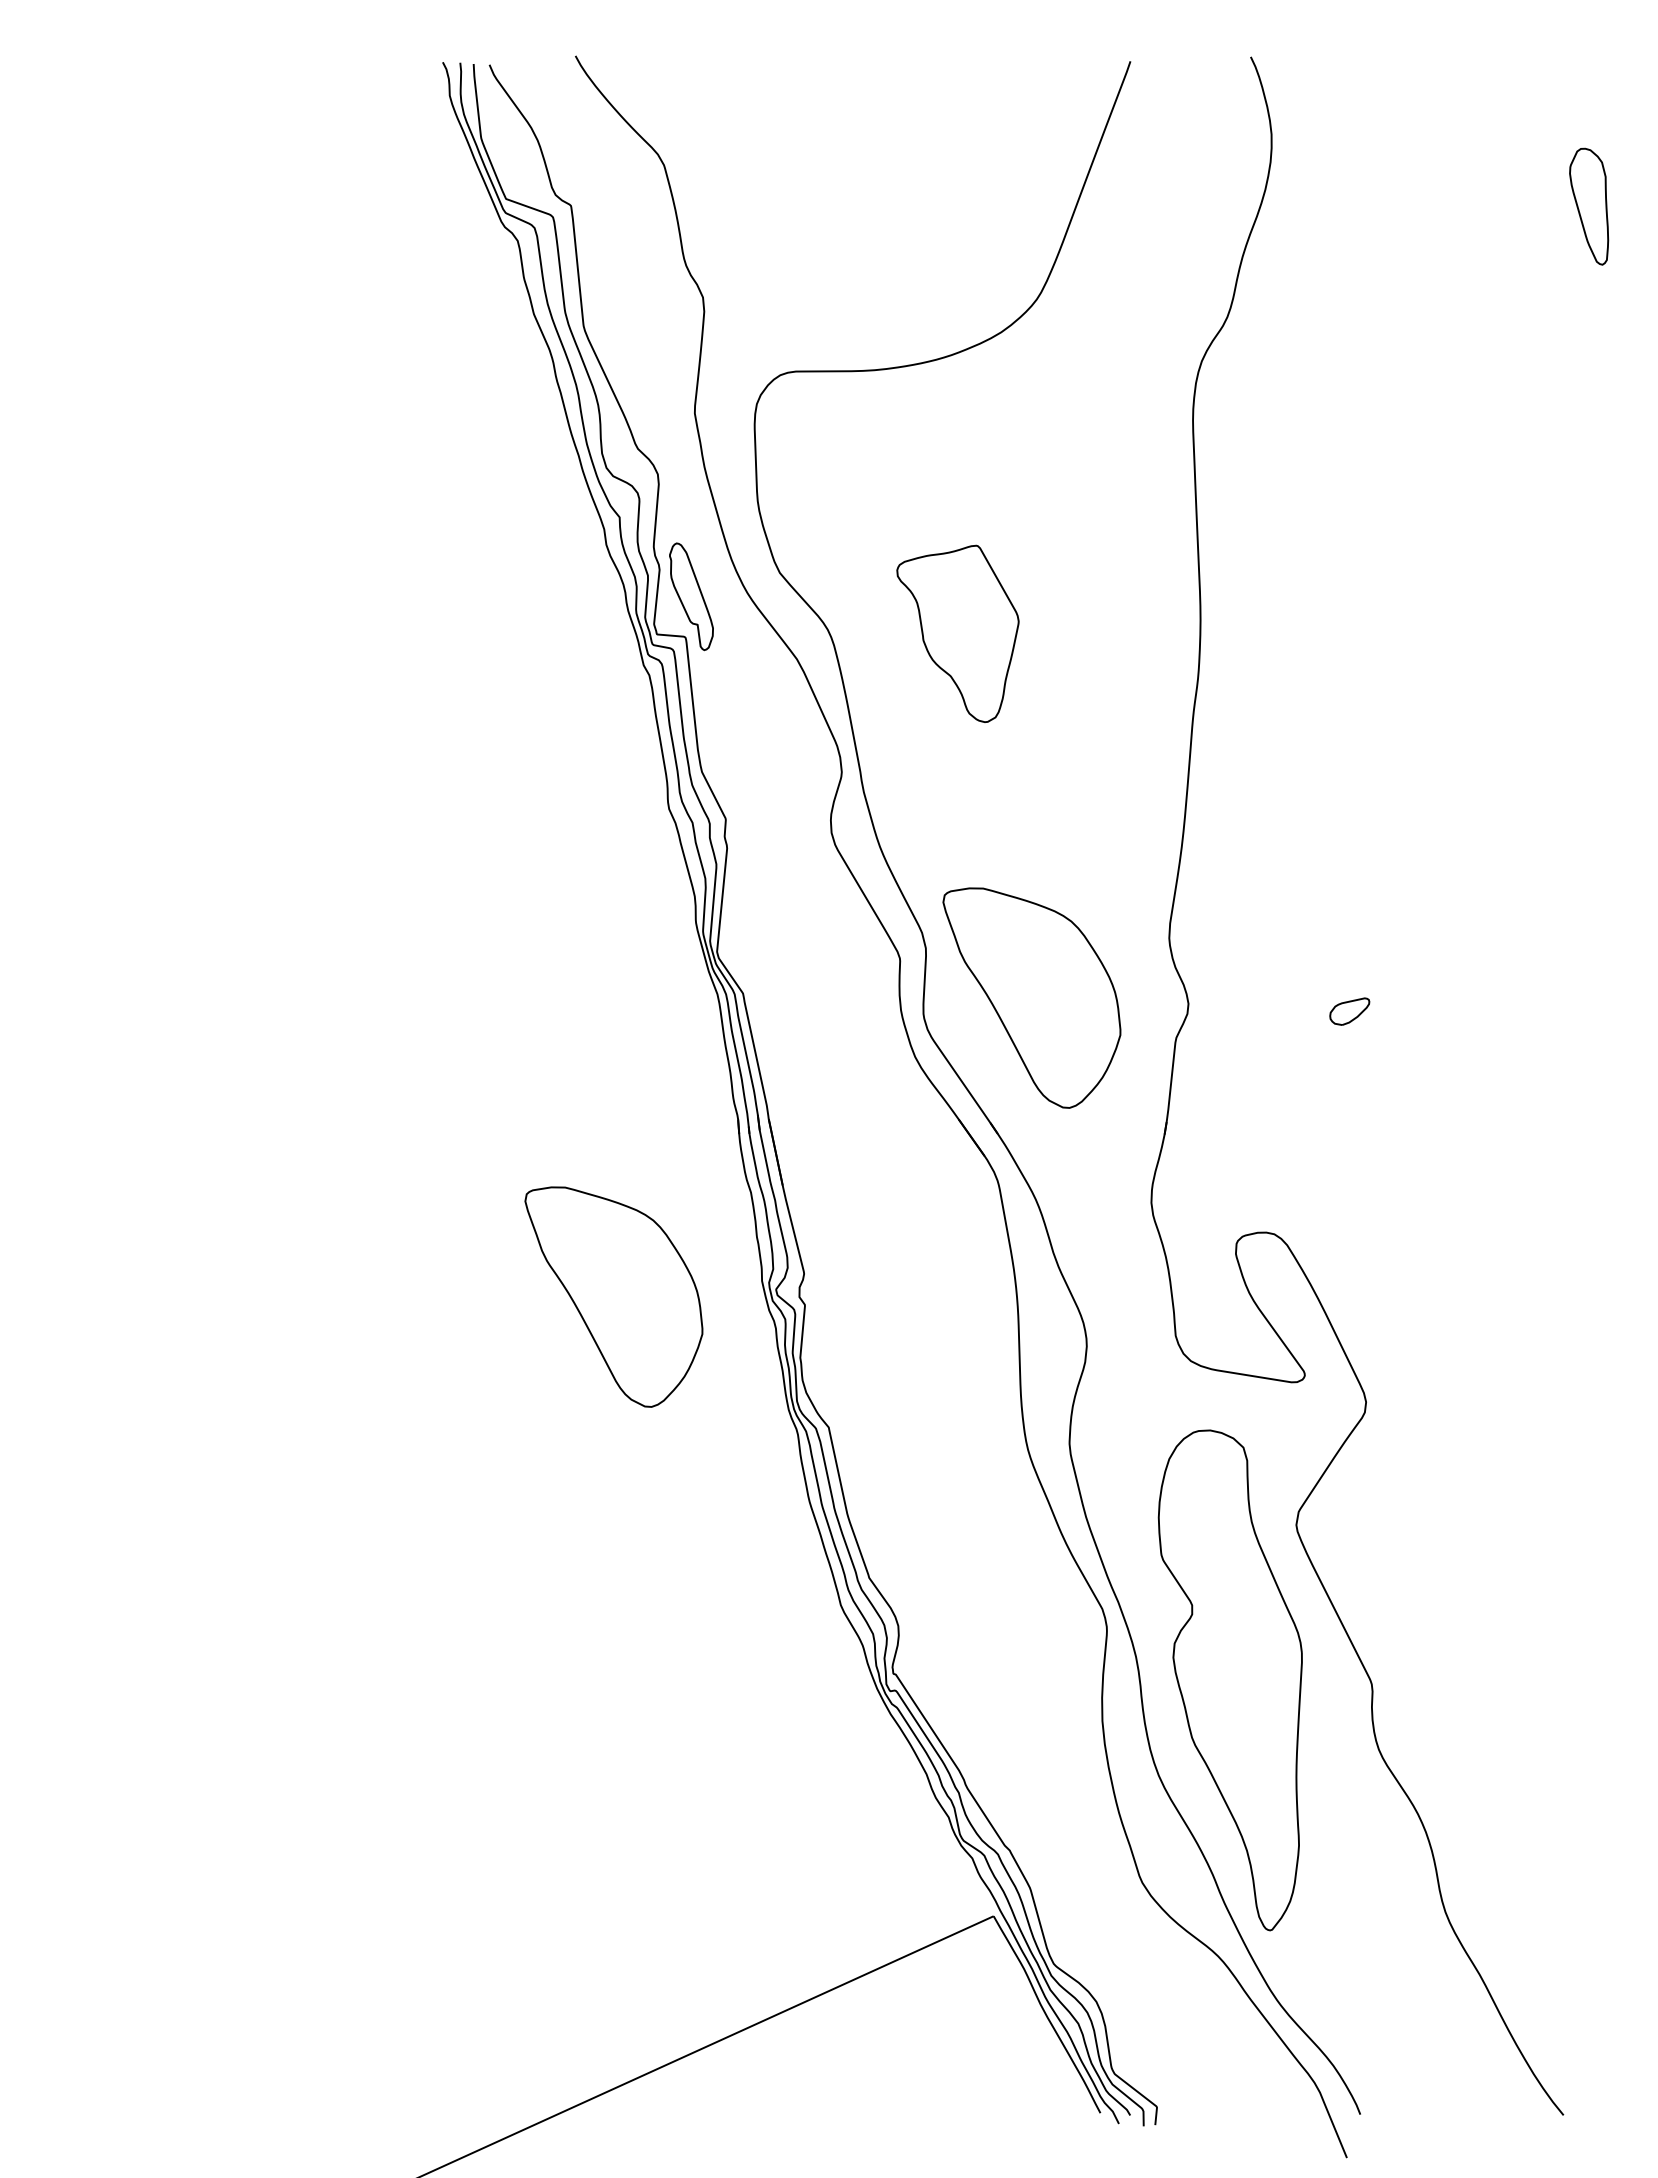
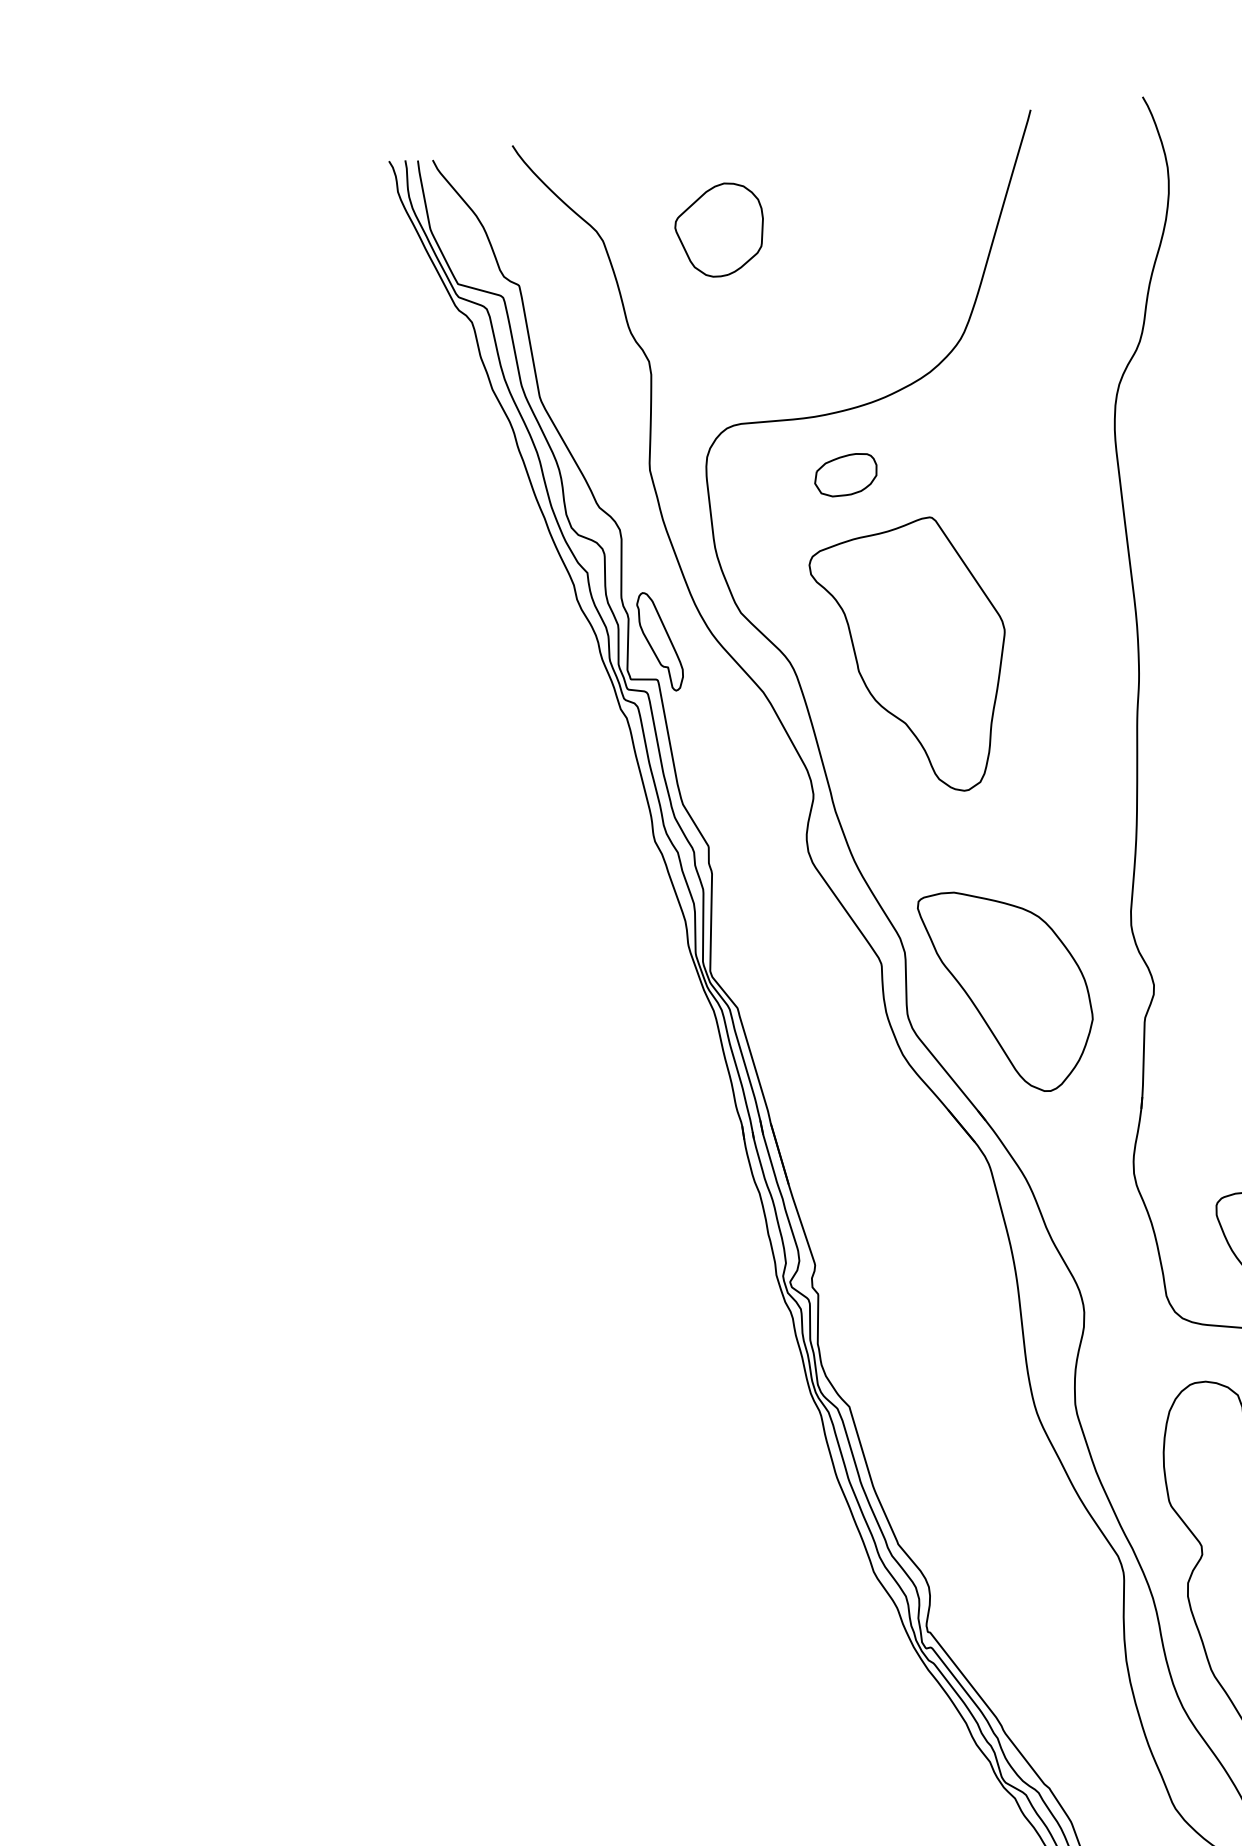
part: (789, 163) -> (719, 230), added
part: (902, 434) -> (845, 474), added
part: (957, 633) -> (911, 656), size x1.67
part: (613, 1296) -> (638, 1300), removed

